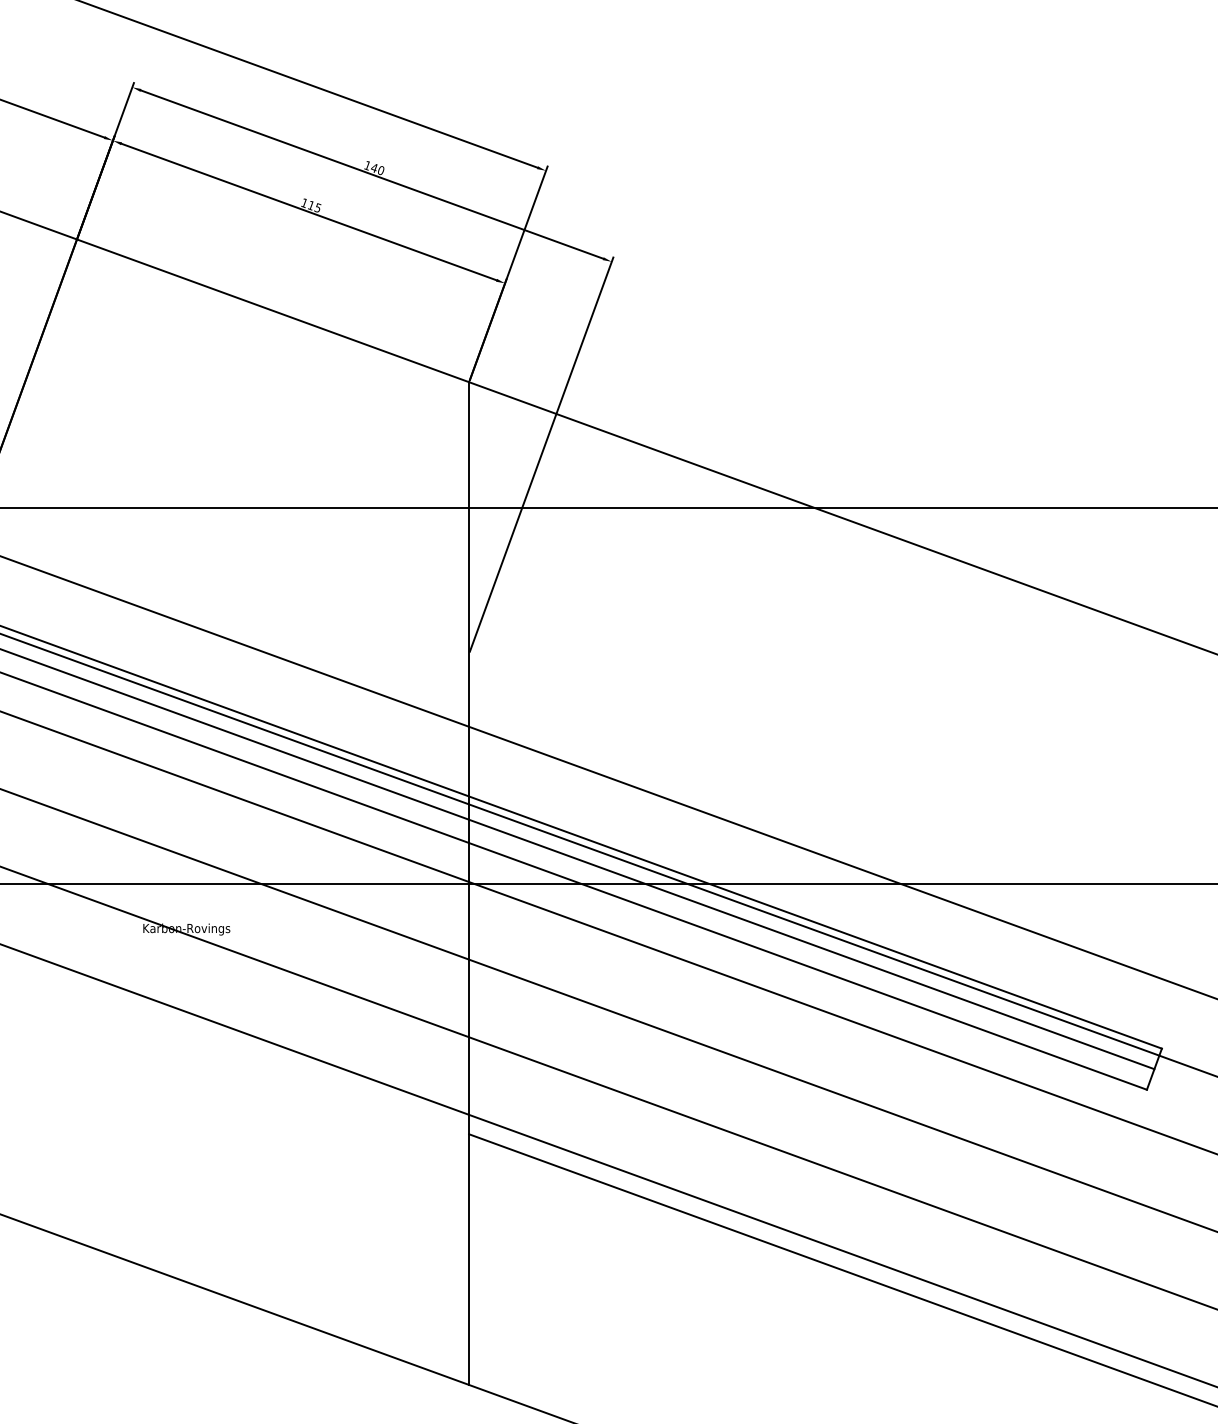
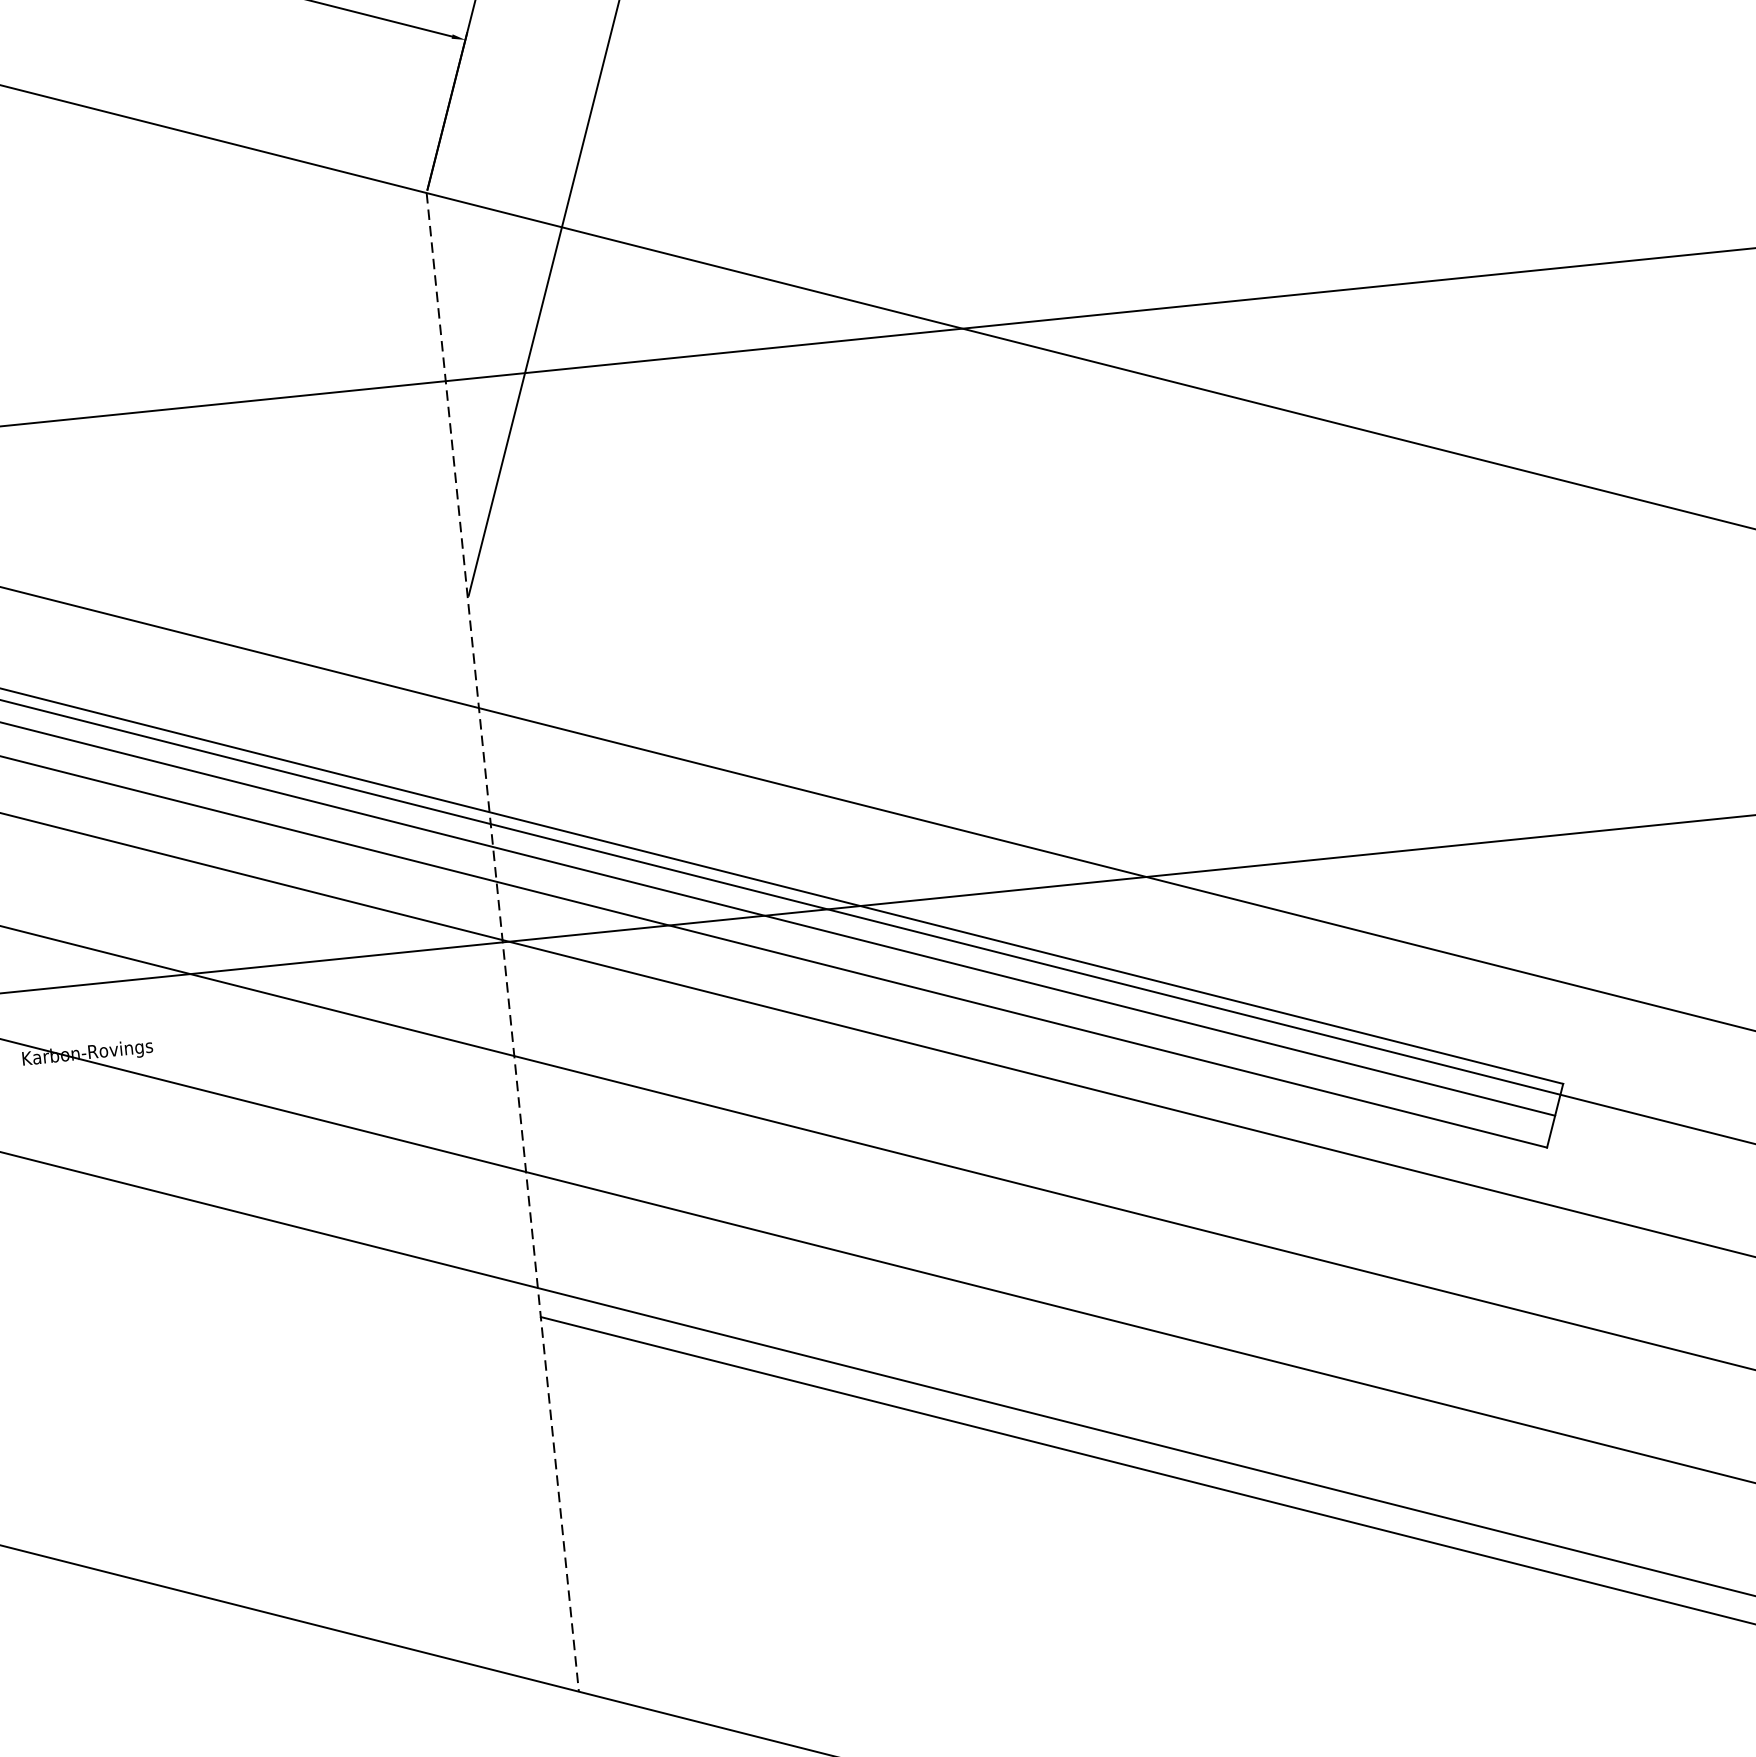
line: (469, 884) -> (503, 943), solid -> dashed

